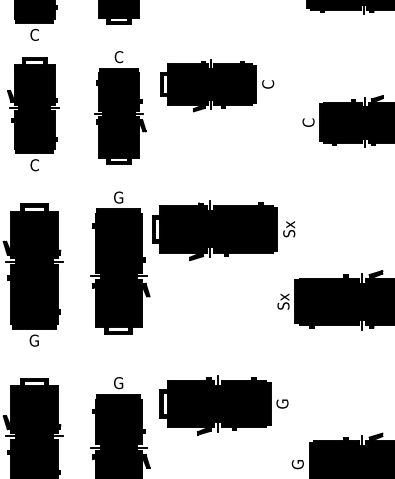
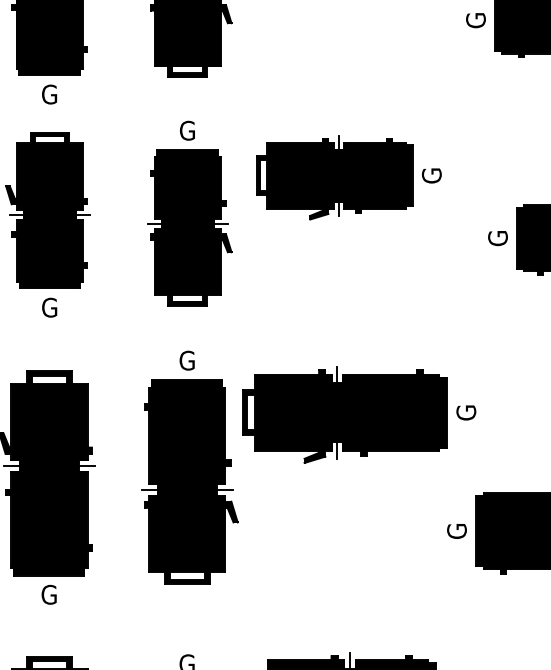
text: (34, 34) -> (49, 93), C -> G
text: (118, 56) -> (186, 129), C -> G
text: (267, 84) -> (430, 175), C -> G
text: (308, 122) -> (497, 237), C -> G
text: (34, 164) -> (49, 306), C -> G
text: (289, 229) -> (466, 412), Sx -> G
text: (283, 301) -> (456, 530), Sx -> G

